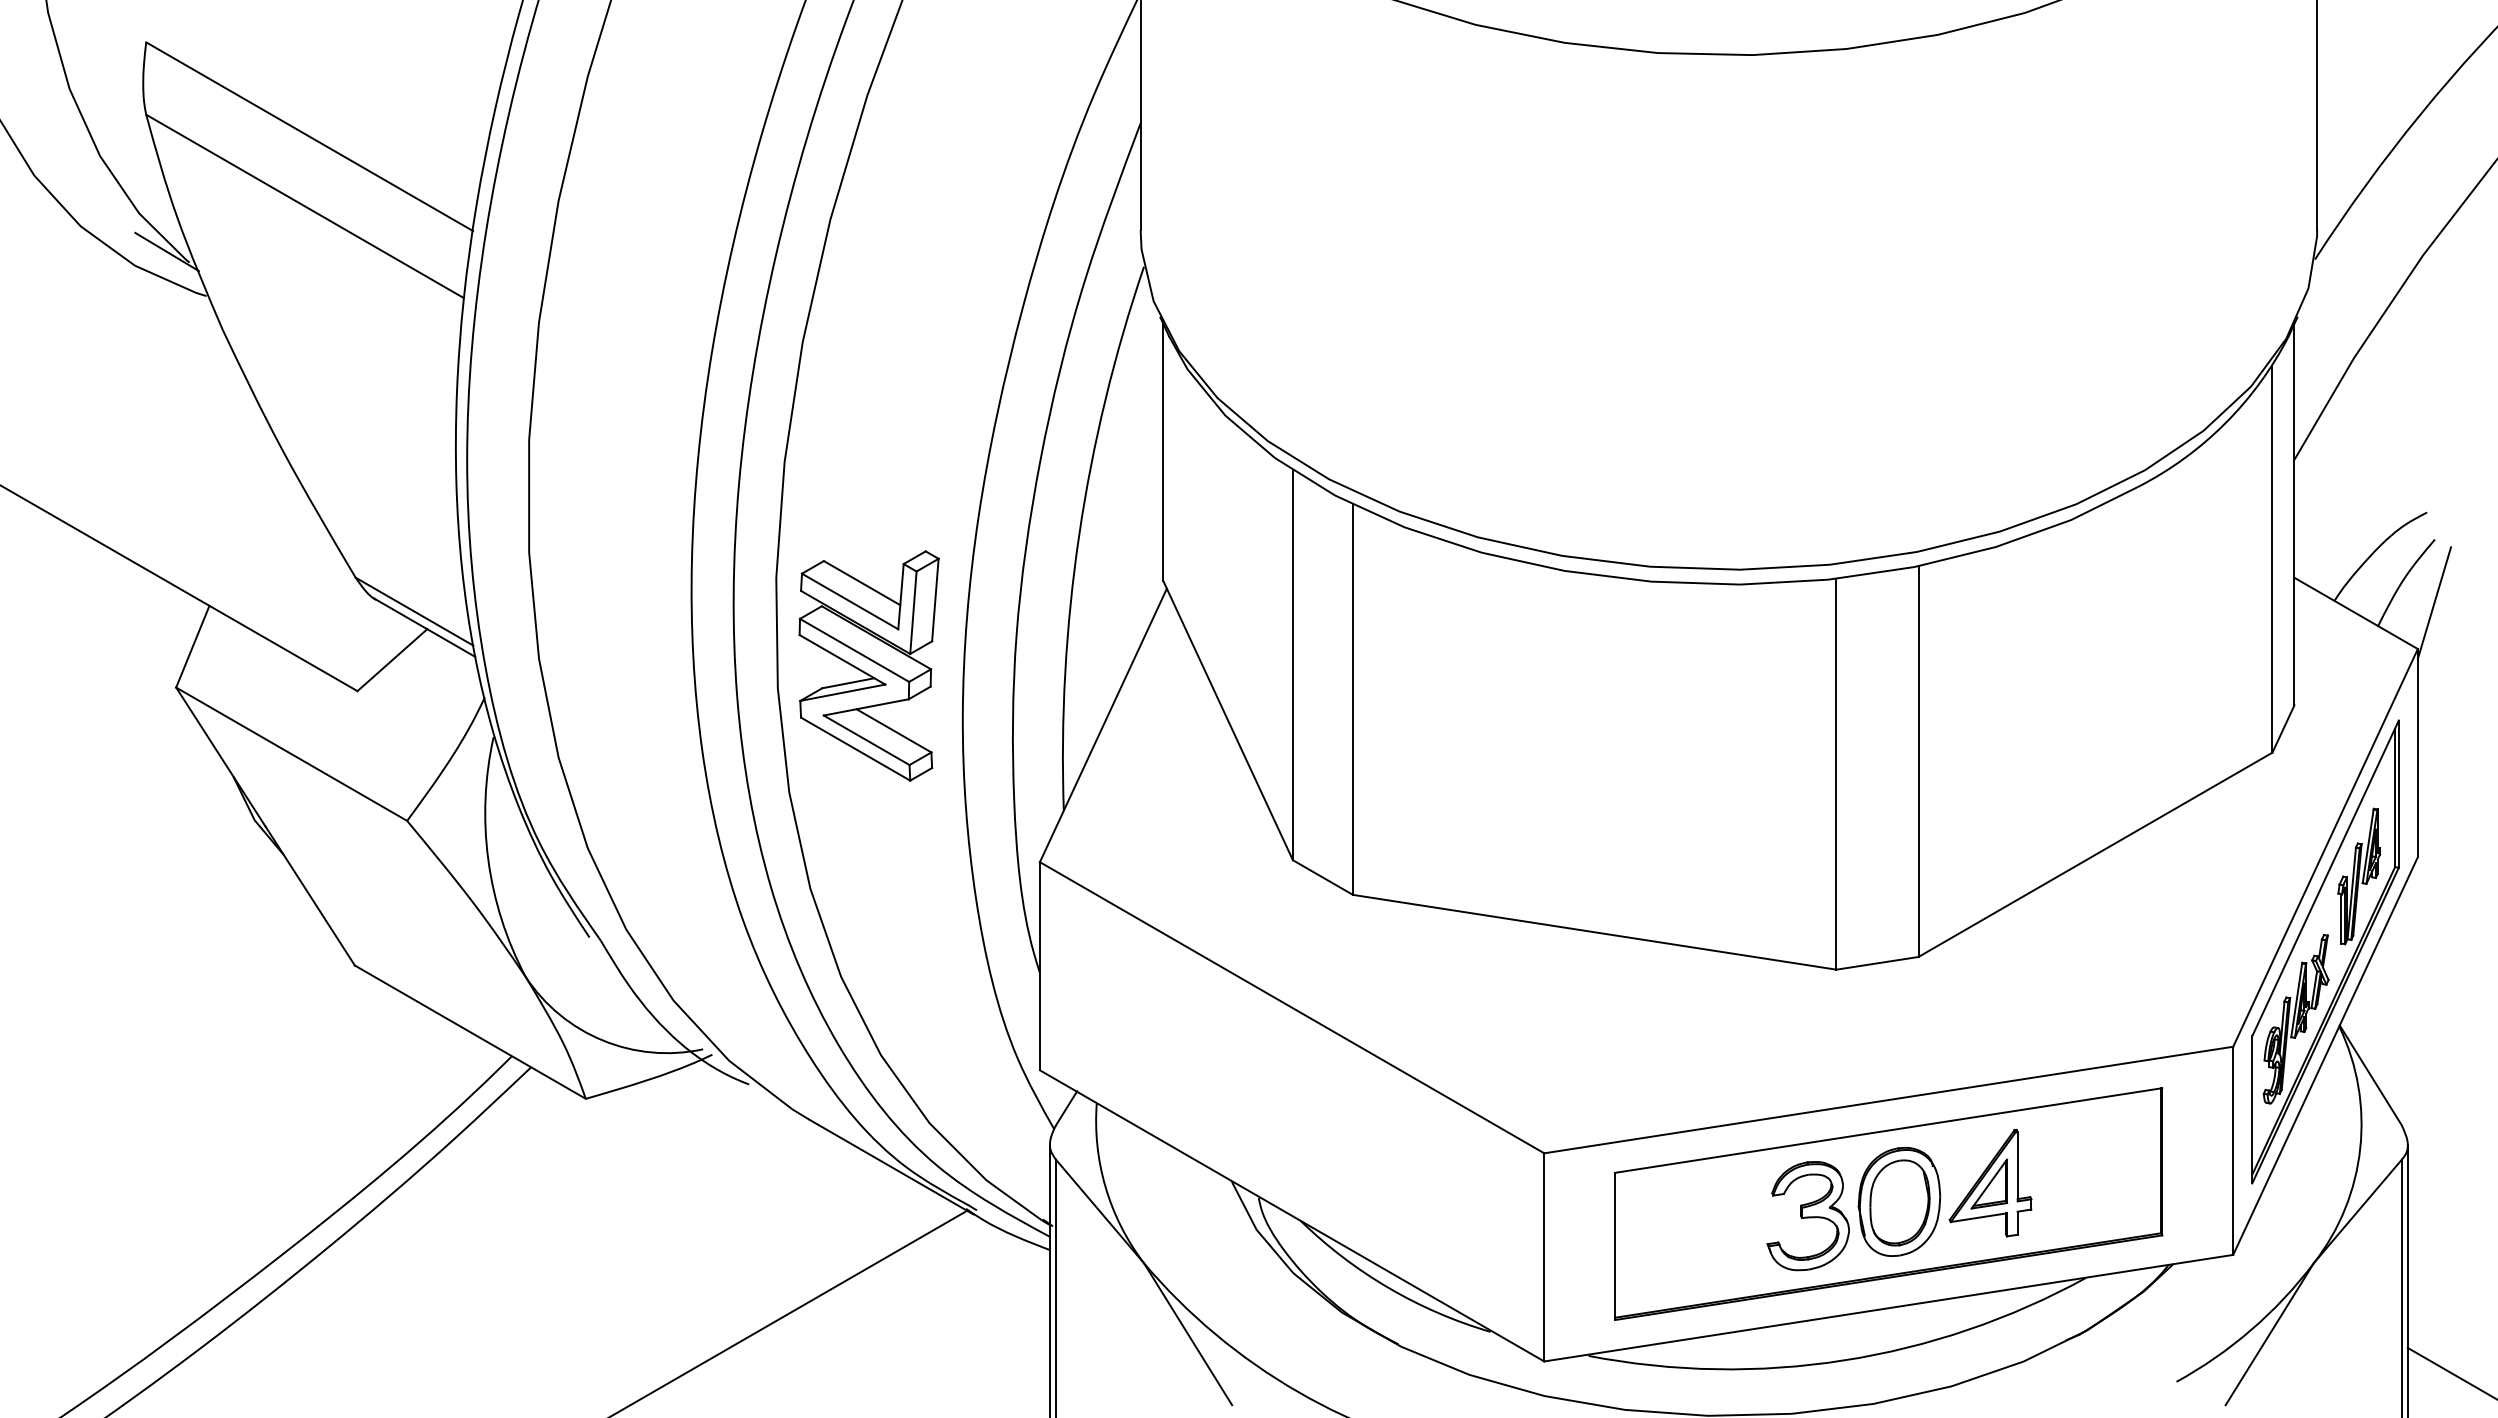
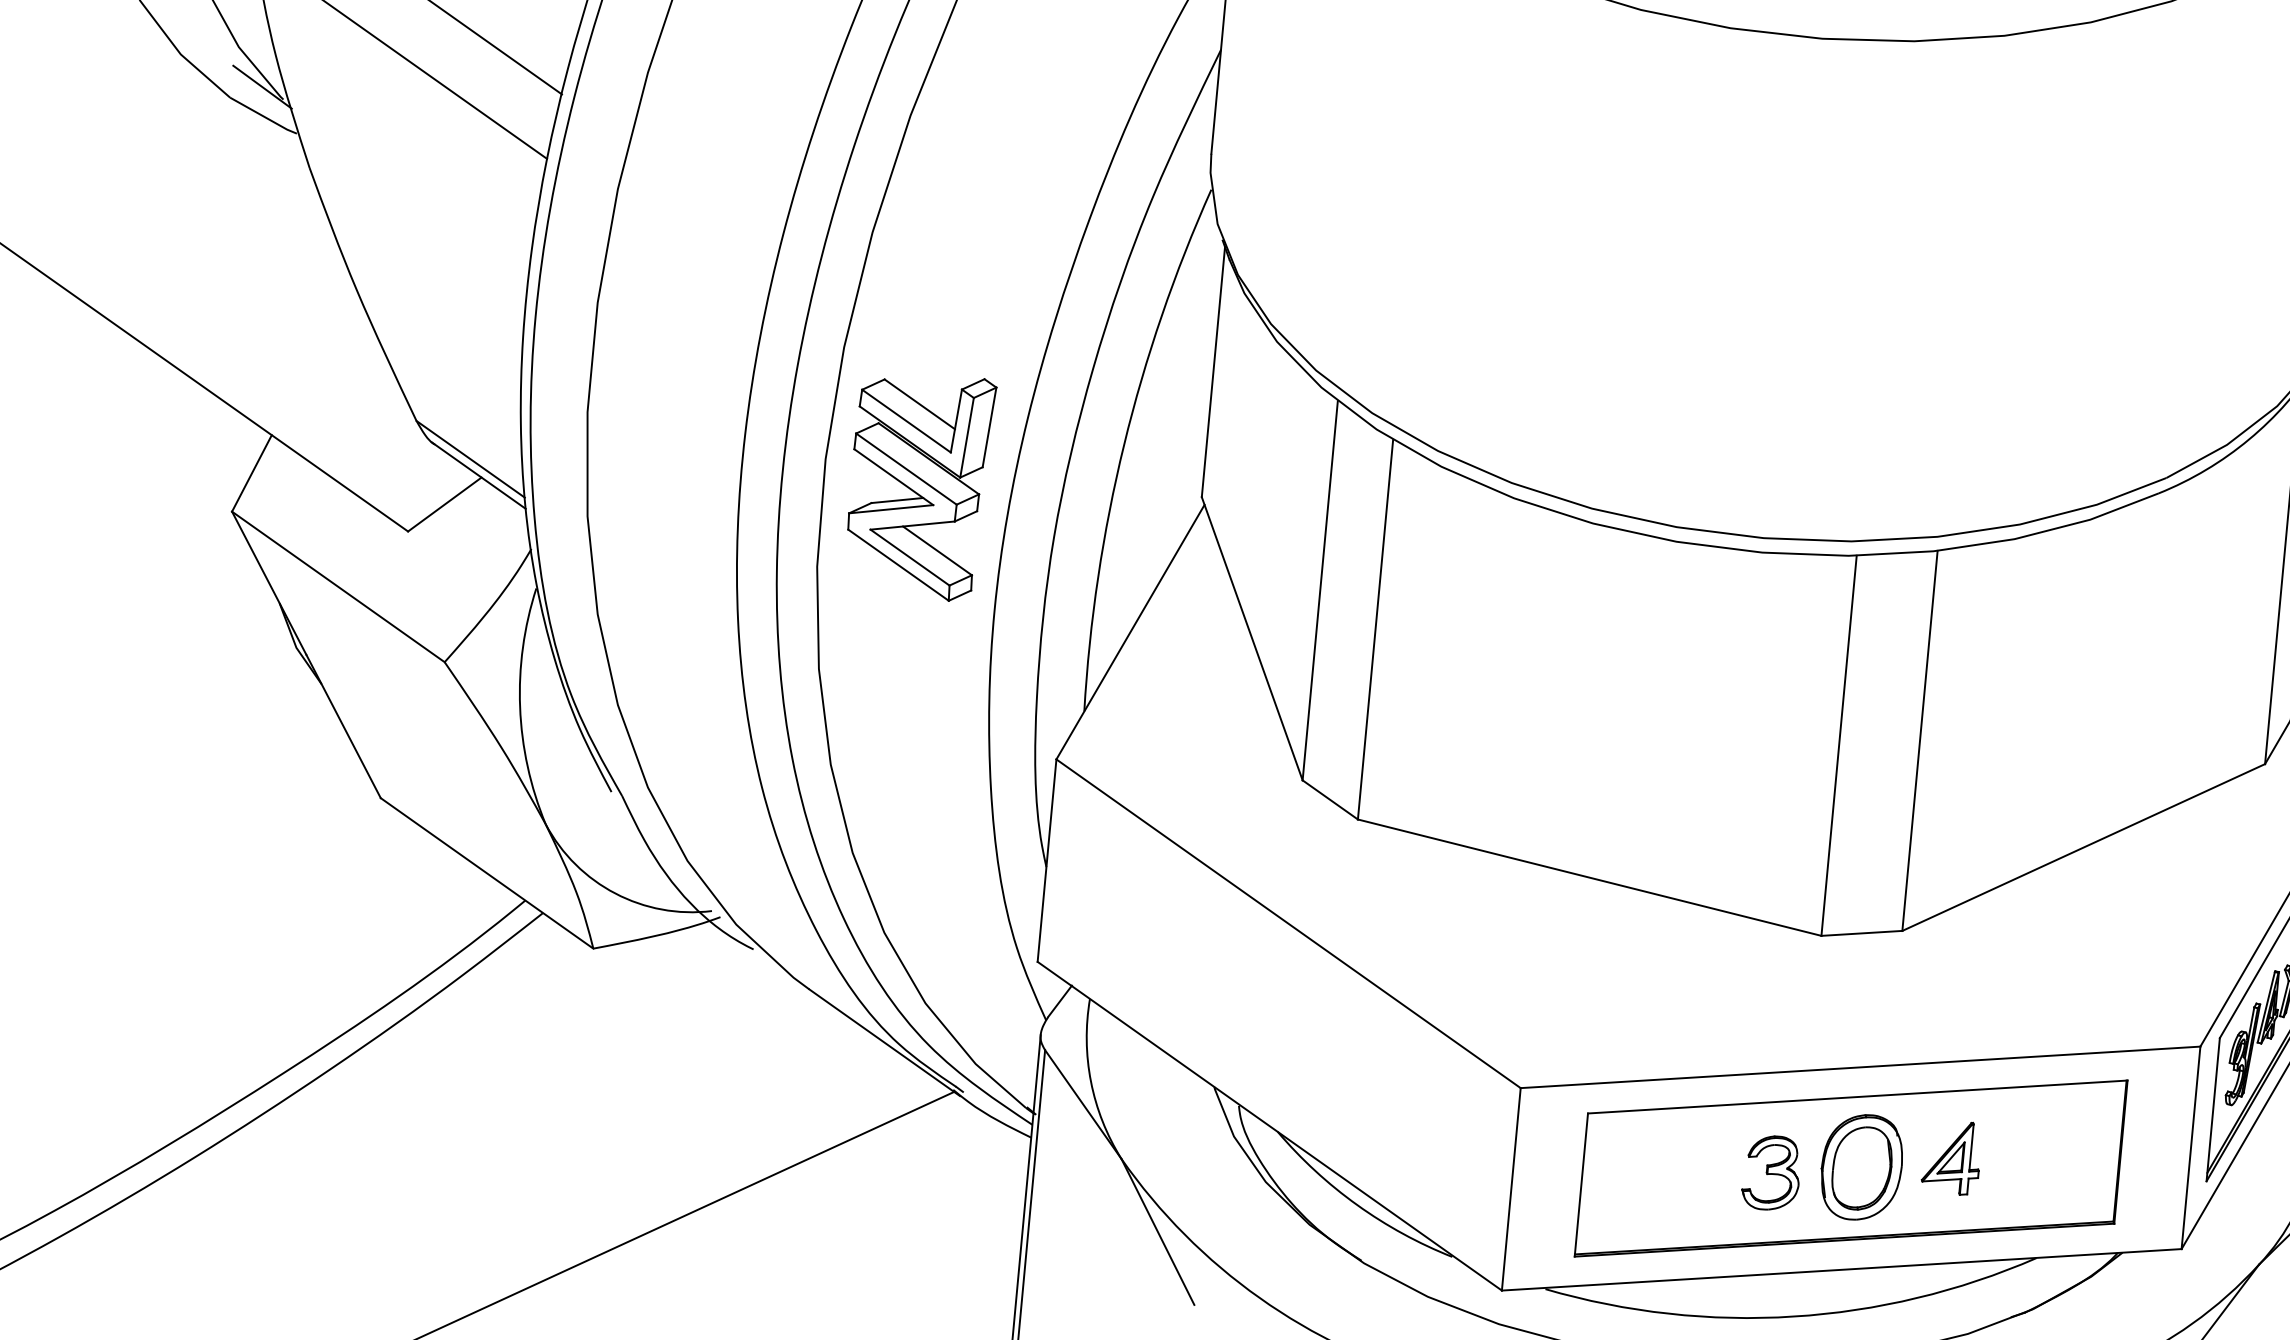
part: (868, 665) -> (918, 485), moved
part: (1990, 1183) -> (1951, 1157), size x0.7
part: (1807, 1216) -> (1770, 1173), size x0.7

